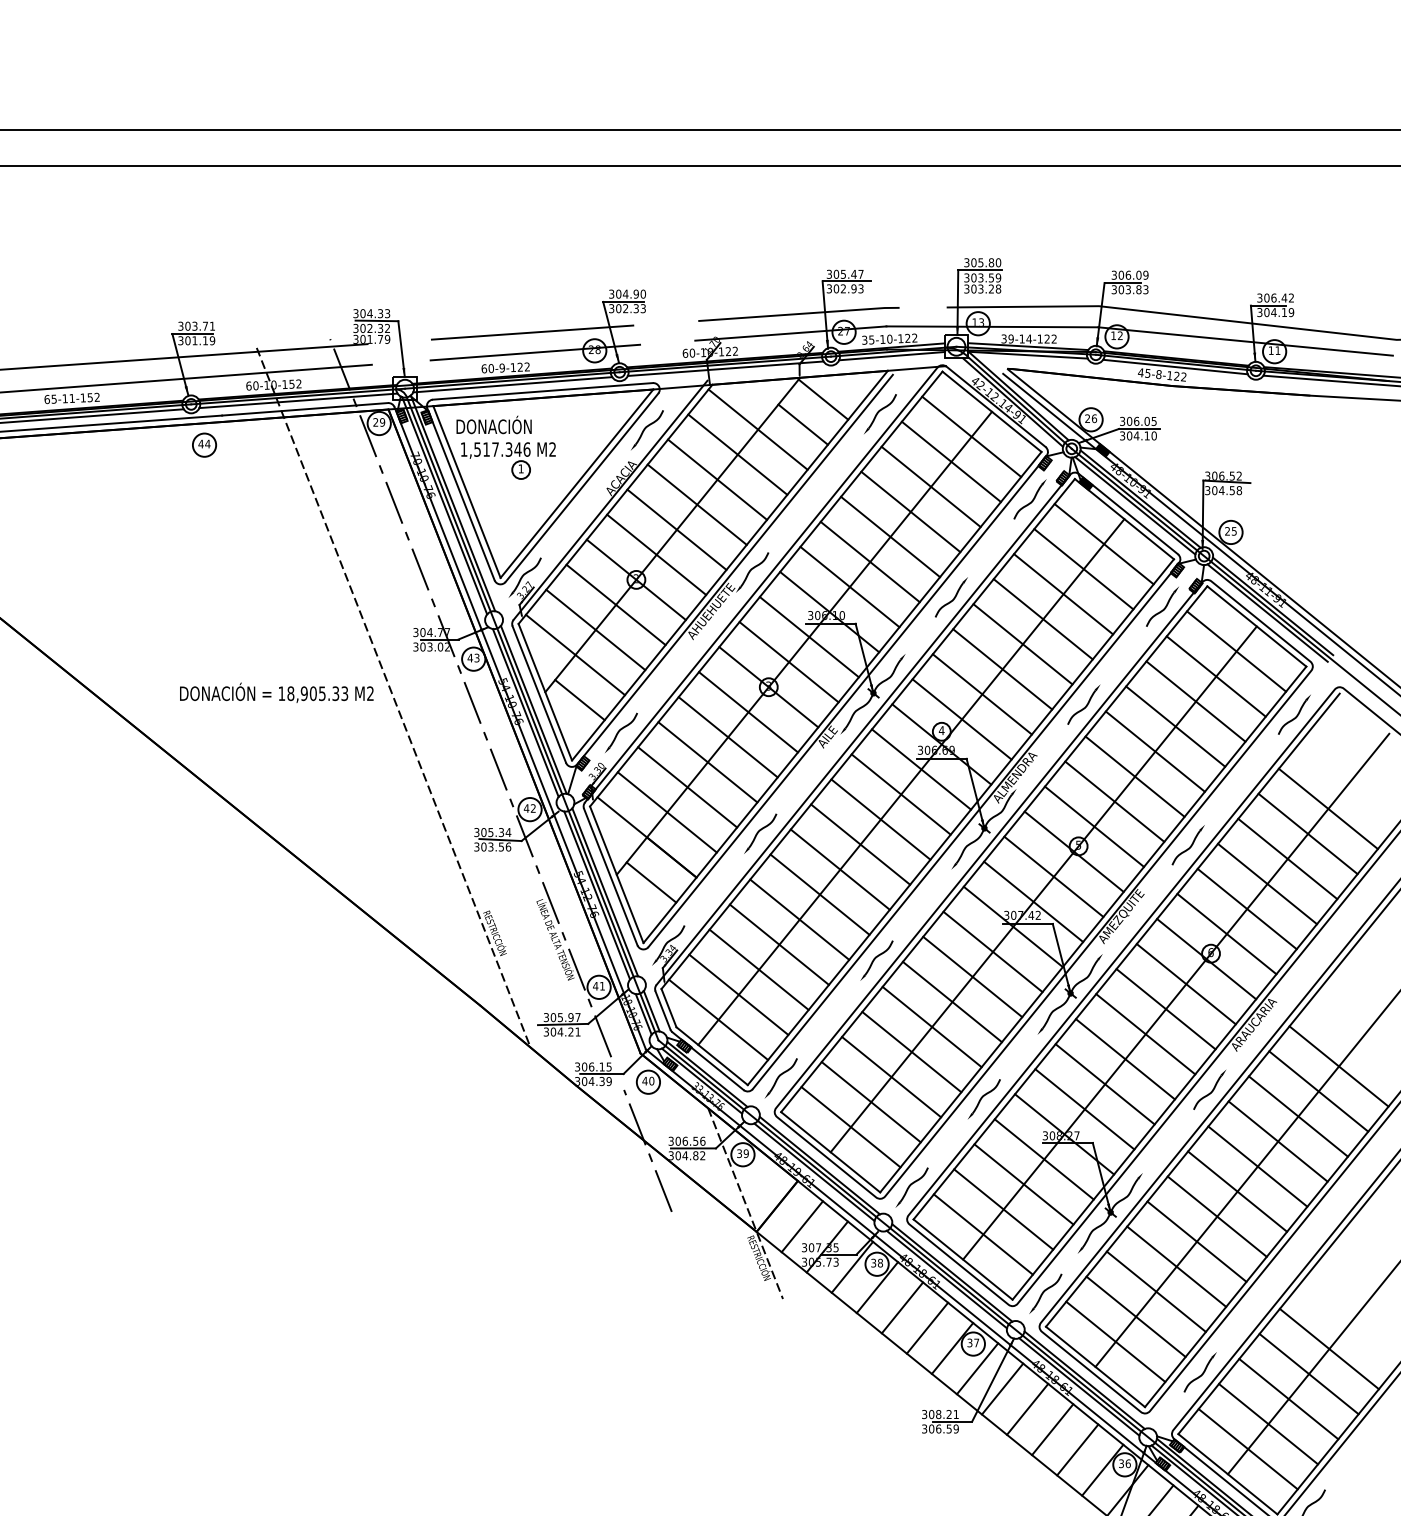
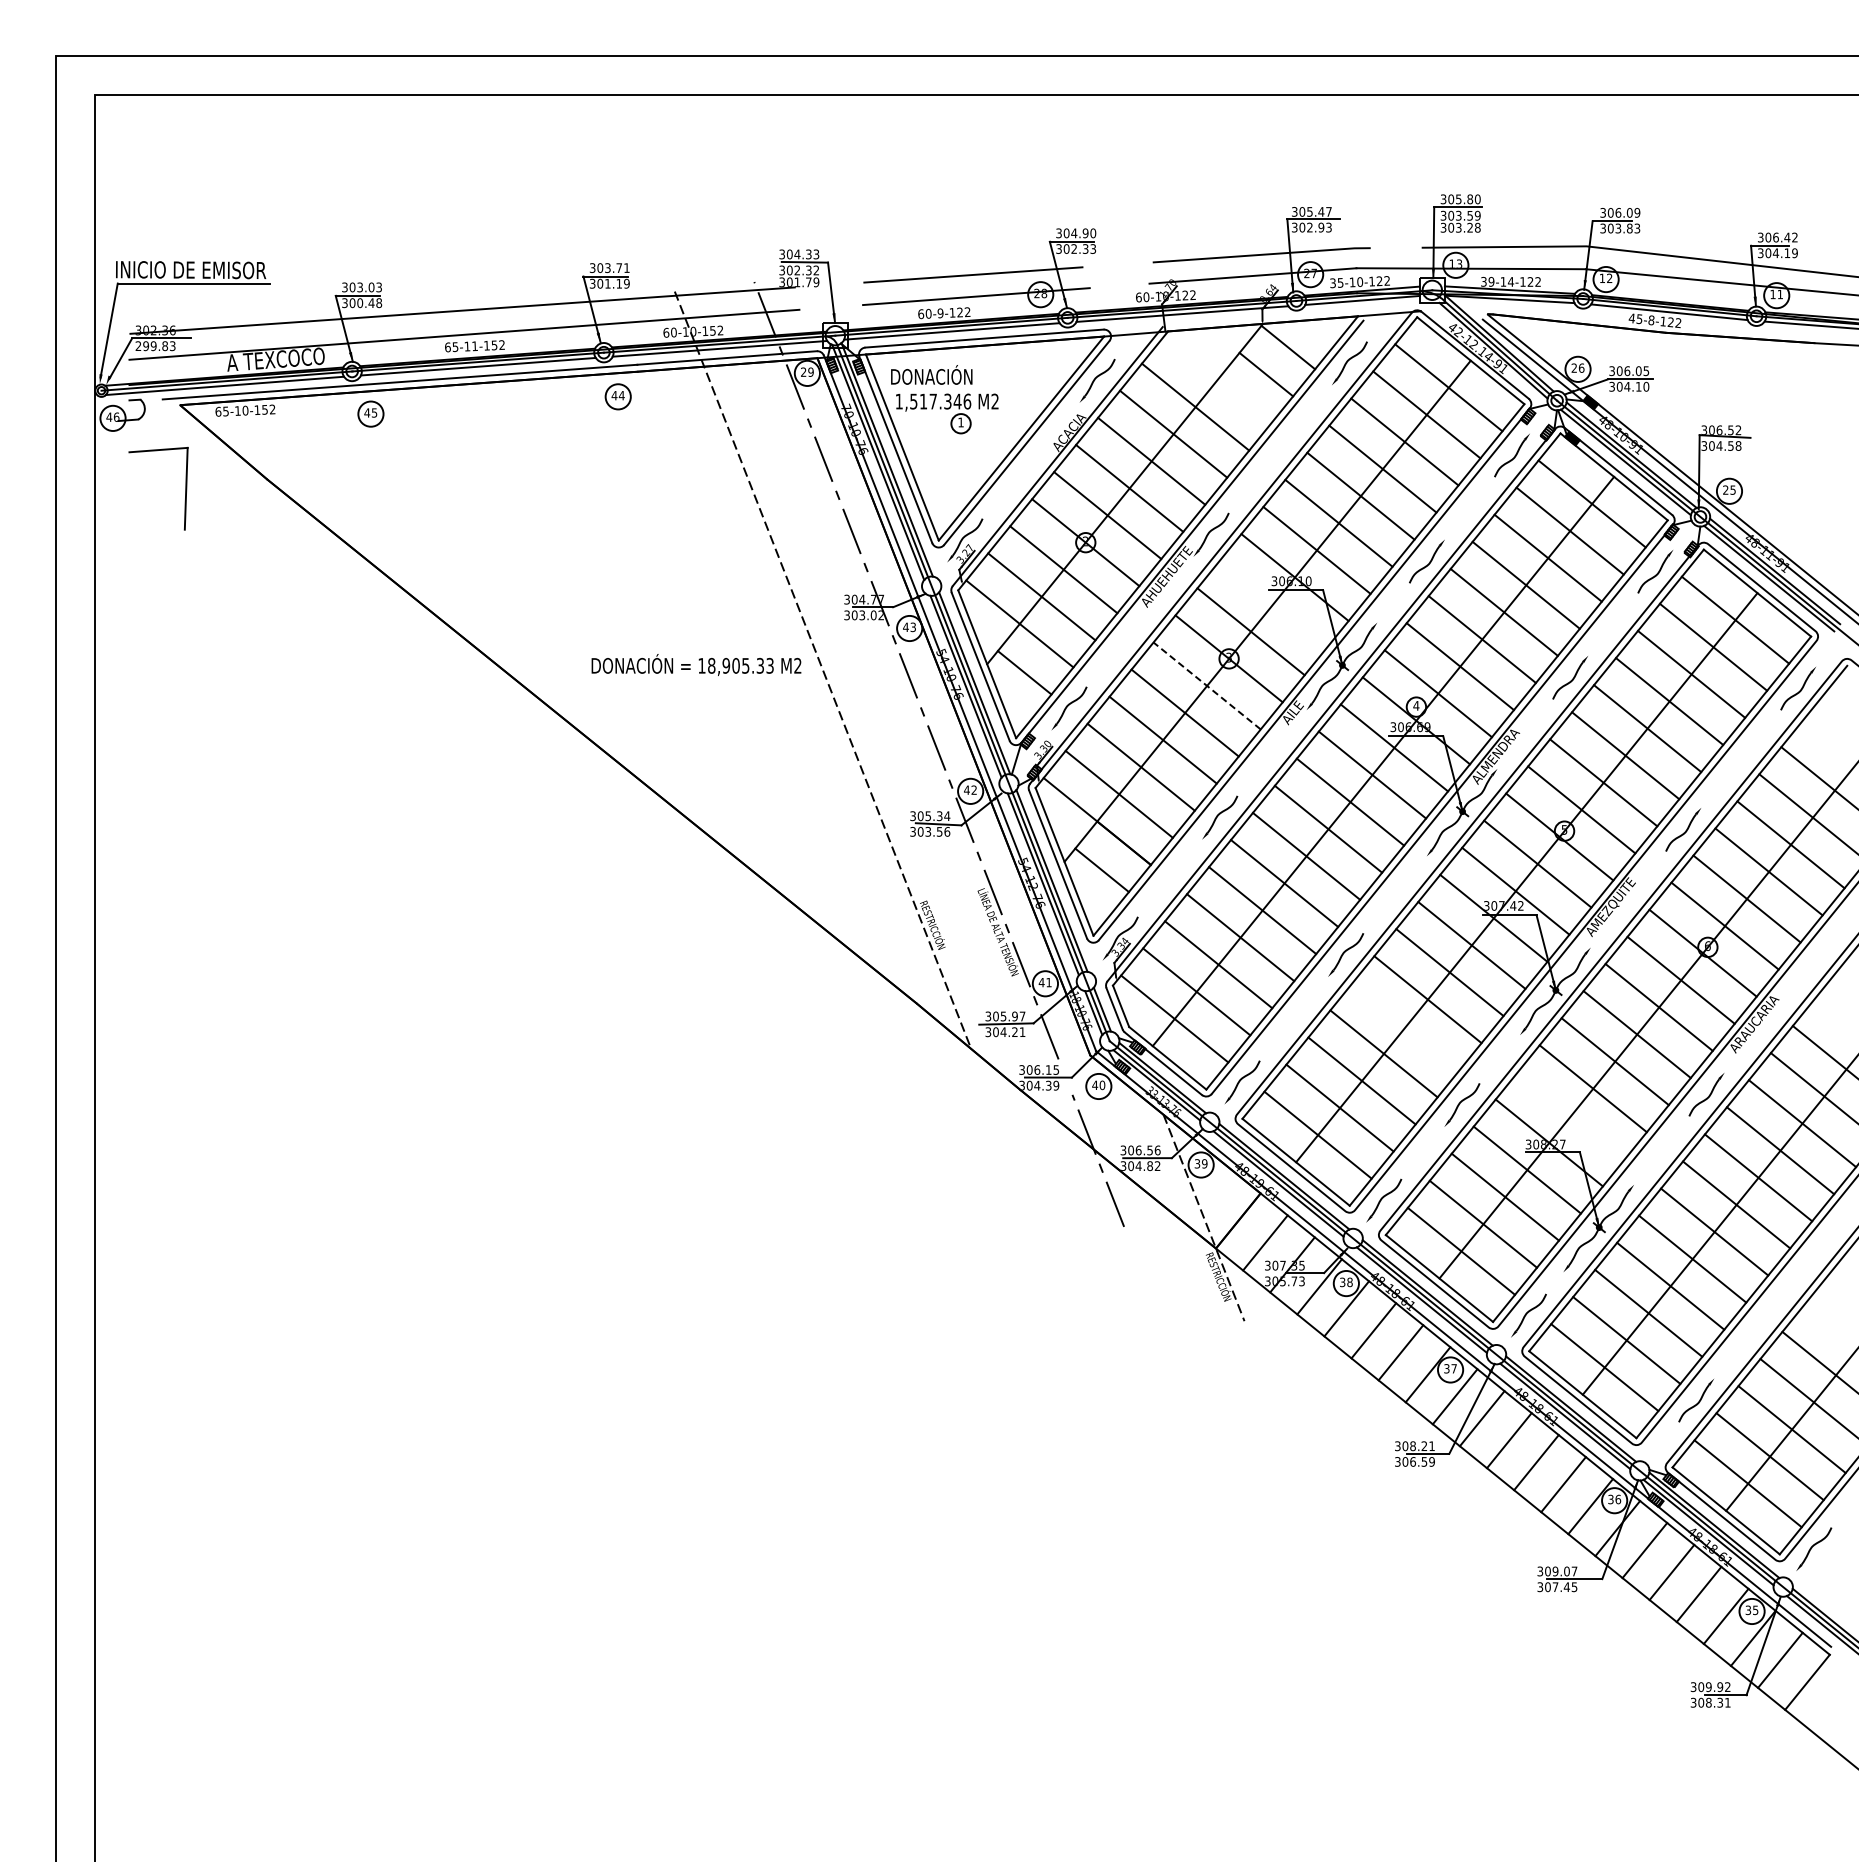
line: (758, 429) -> (1217, 379), removed
line: (808, 637) -> (1272, 604), removed
line: (747, 711) -> (1206, 685), solid -> dashed
line: (931, 1026) -> (1405, 1026), removed
line: (1084, 1109) -> (1570, 1115), removed

